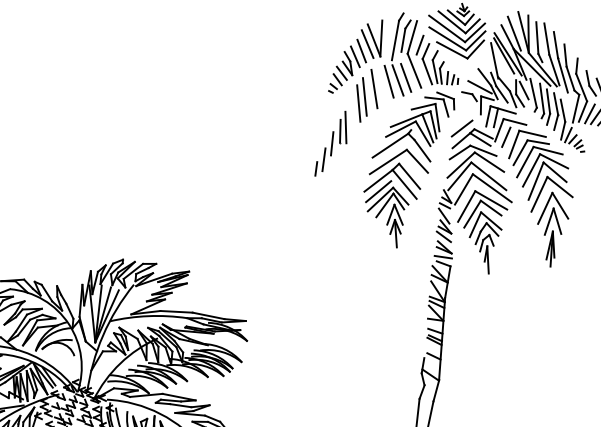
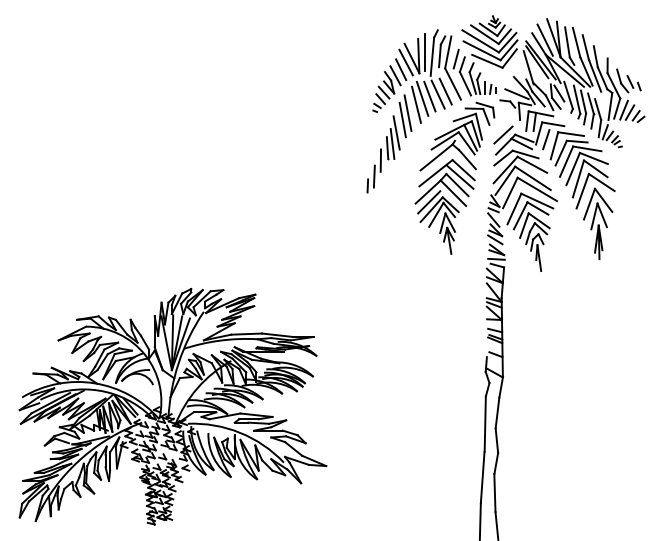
line: (388, 35) -> (425, 52), added
line: (381, 82) -> (422, 98), added
line: (351, 115) -> (396, 132), added
line: (412, 167) -> (459, 176), added

